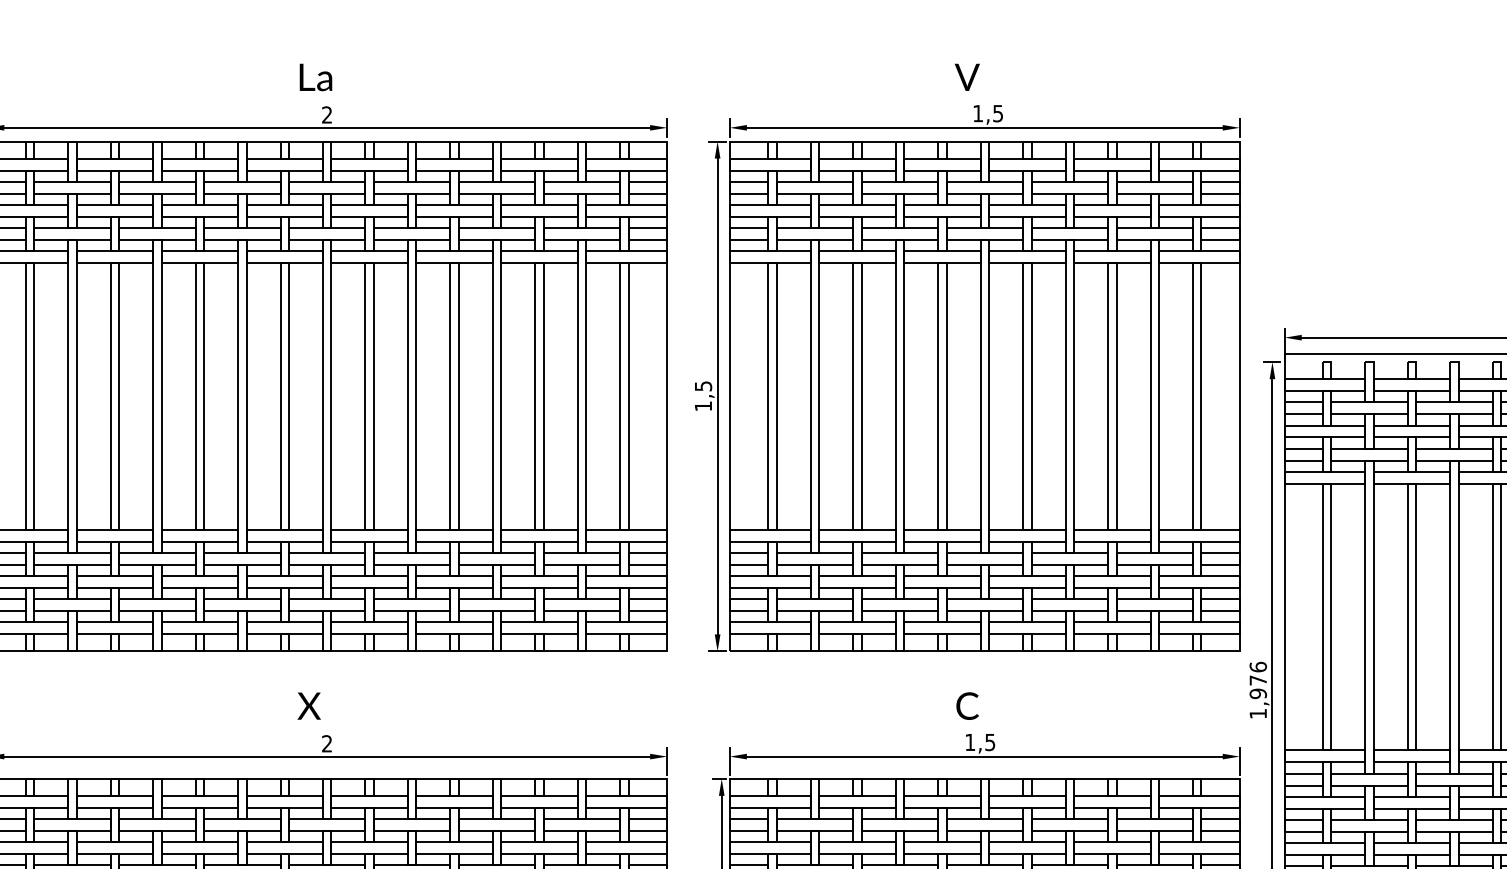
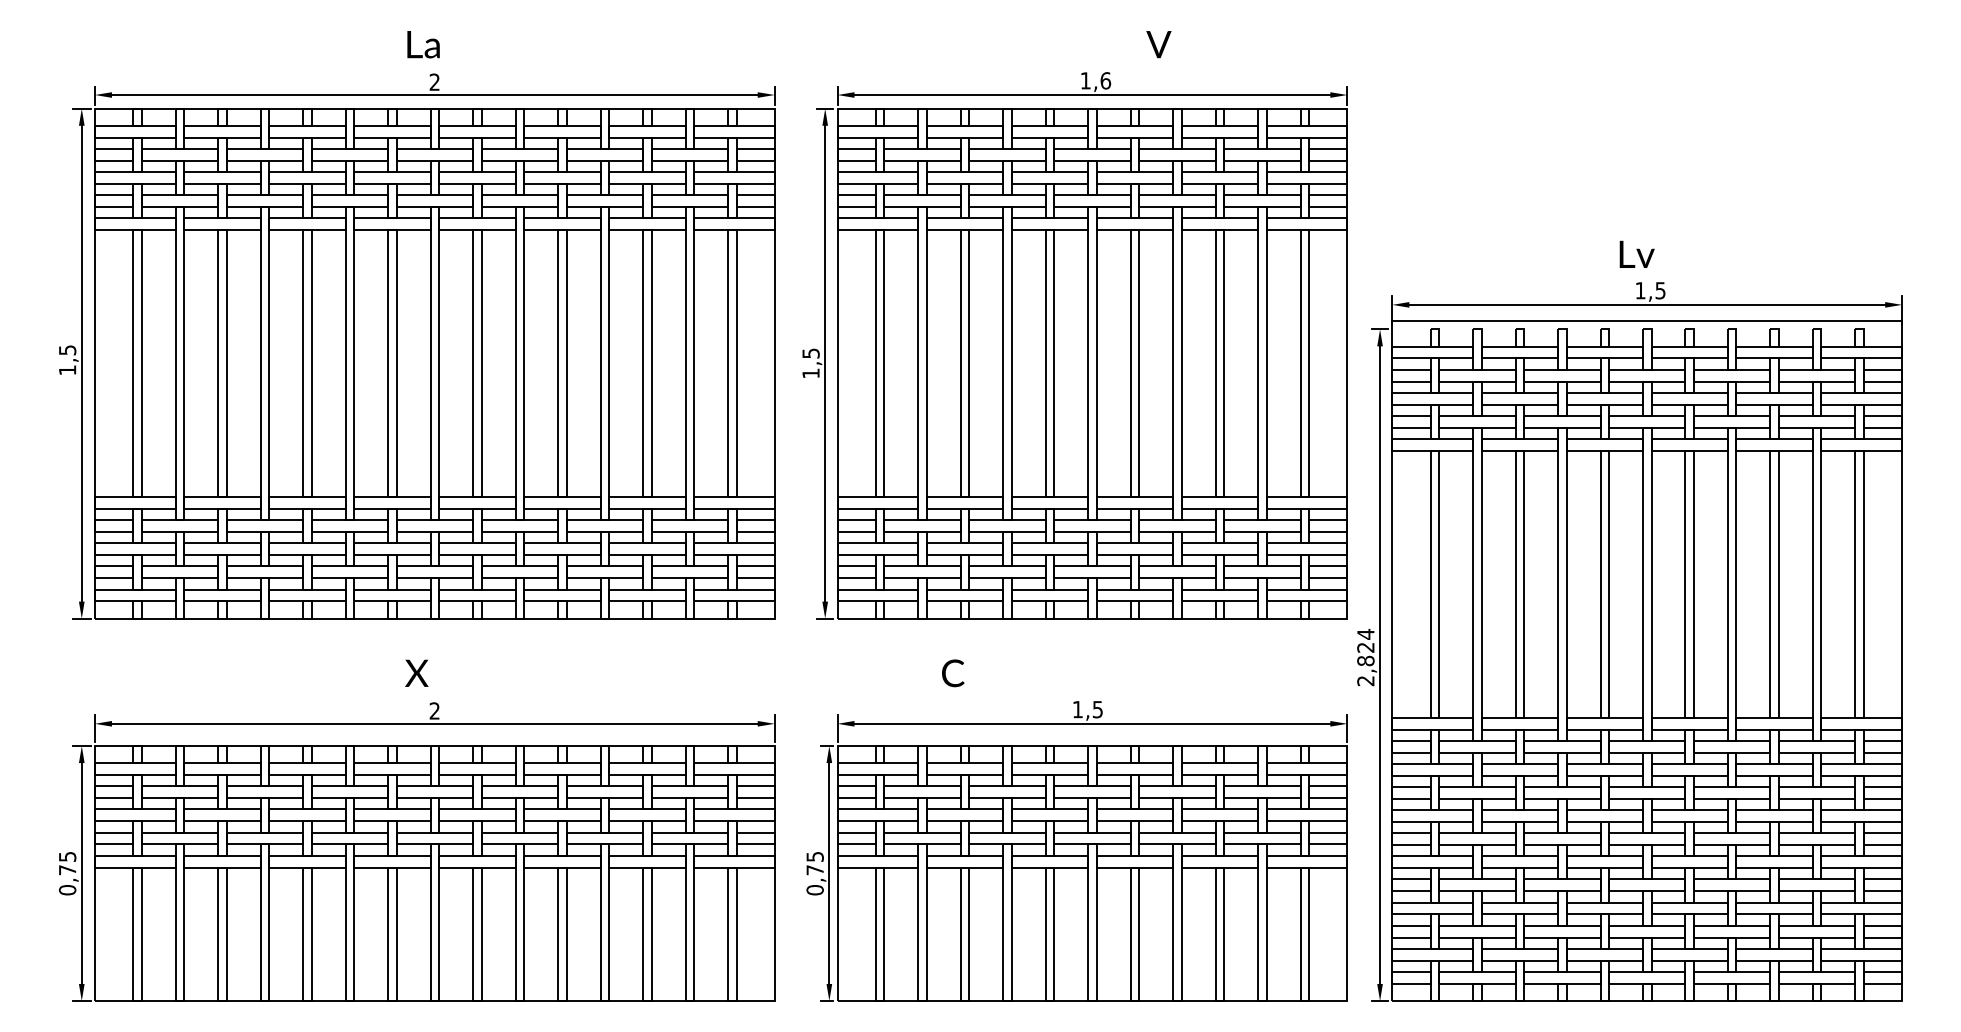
text: (966, 77) -> (1158, 44), moved
text: (997, 113) -> (1105, 80), 1,5 -> 1,6
text: (1257, 690) -> (1365, 657), 1,976 -> 2,824
text: (967, 706) -> (953, 673), moved

